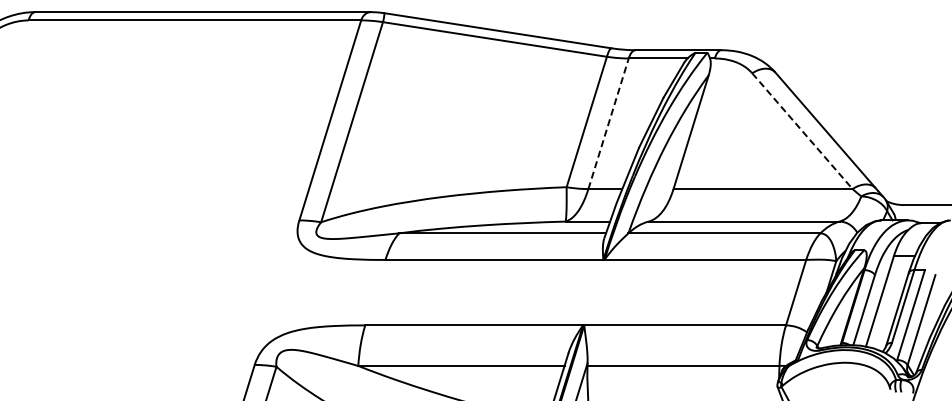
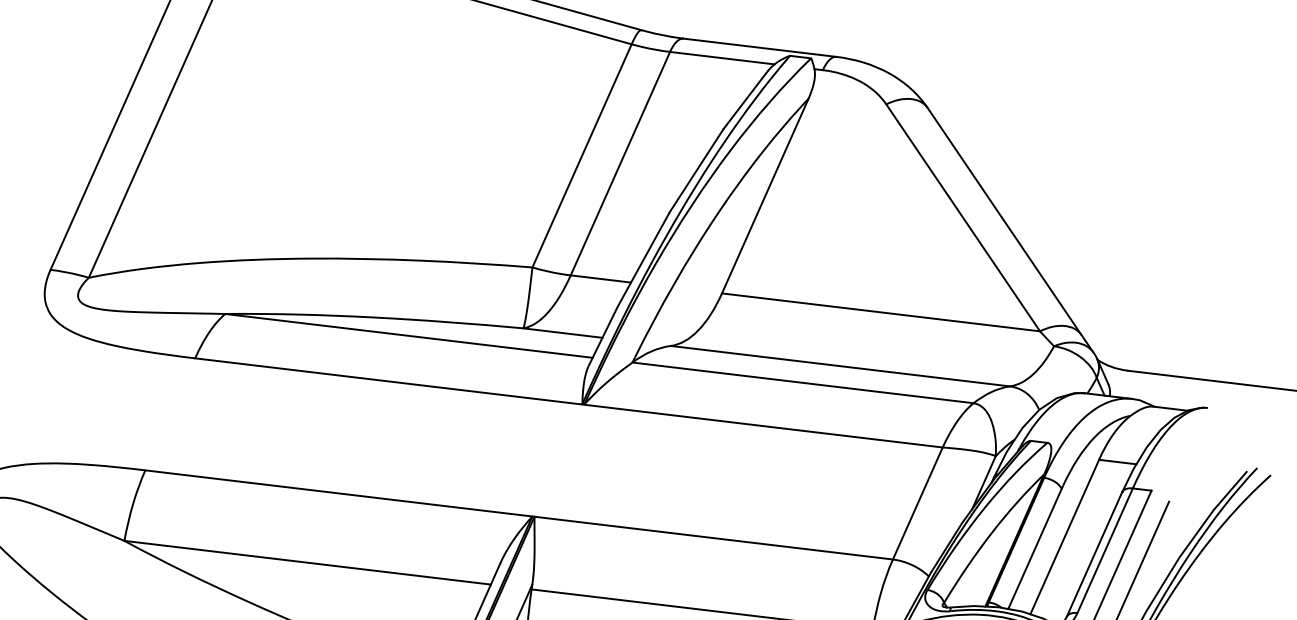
line: (608, 123) -> (620, 163), dashed -> solid
line: (802, 131) -> (963, 218), dashed -> solid

